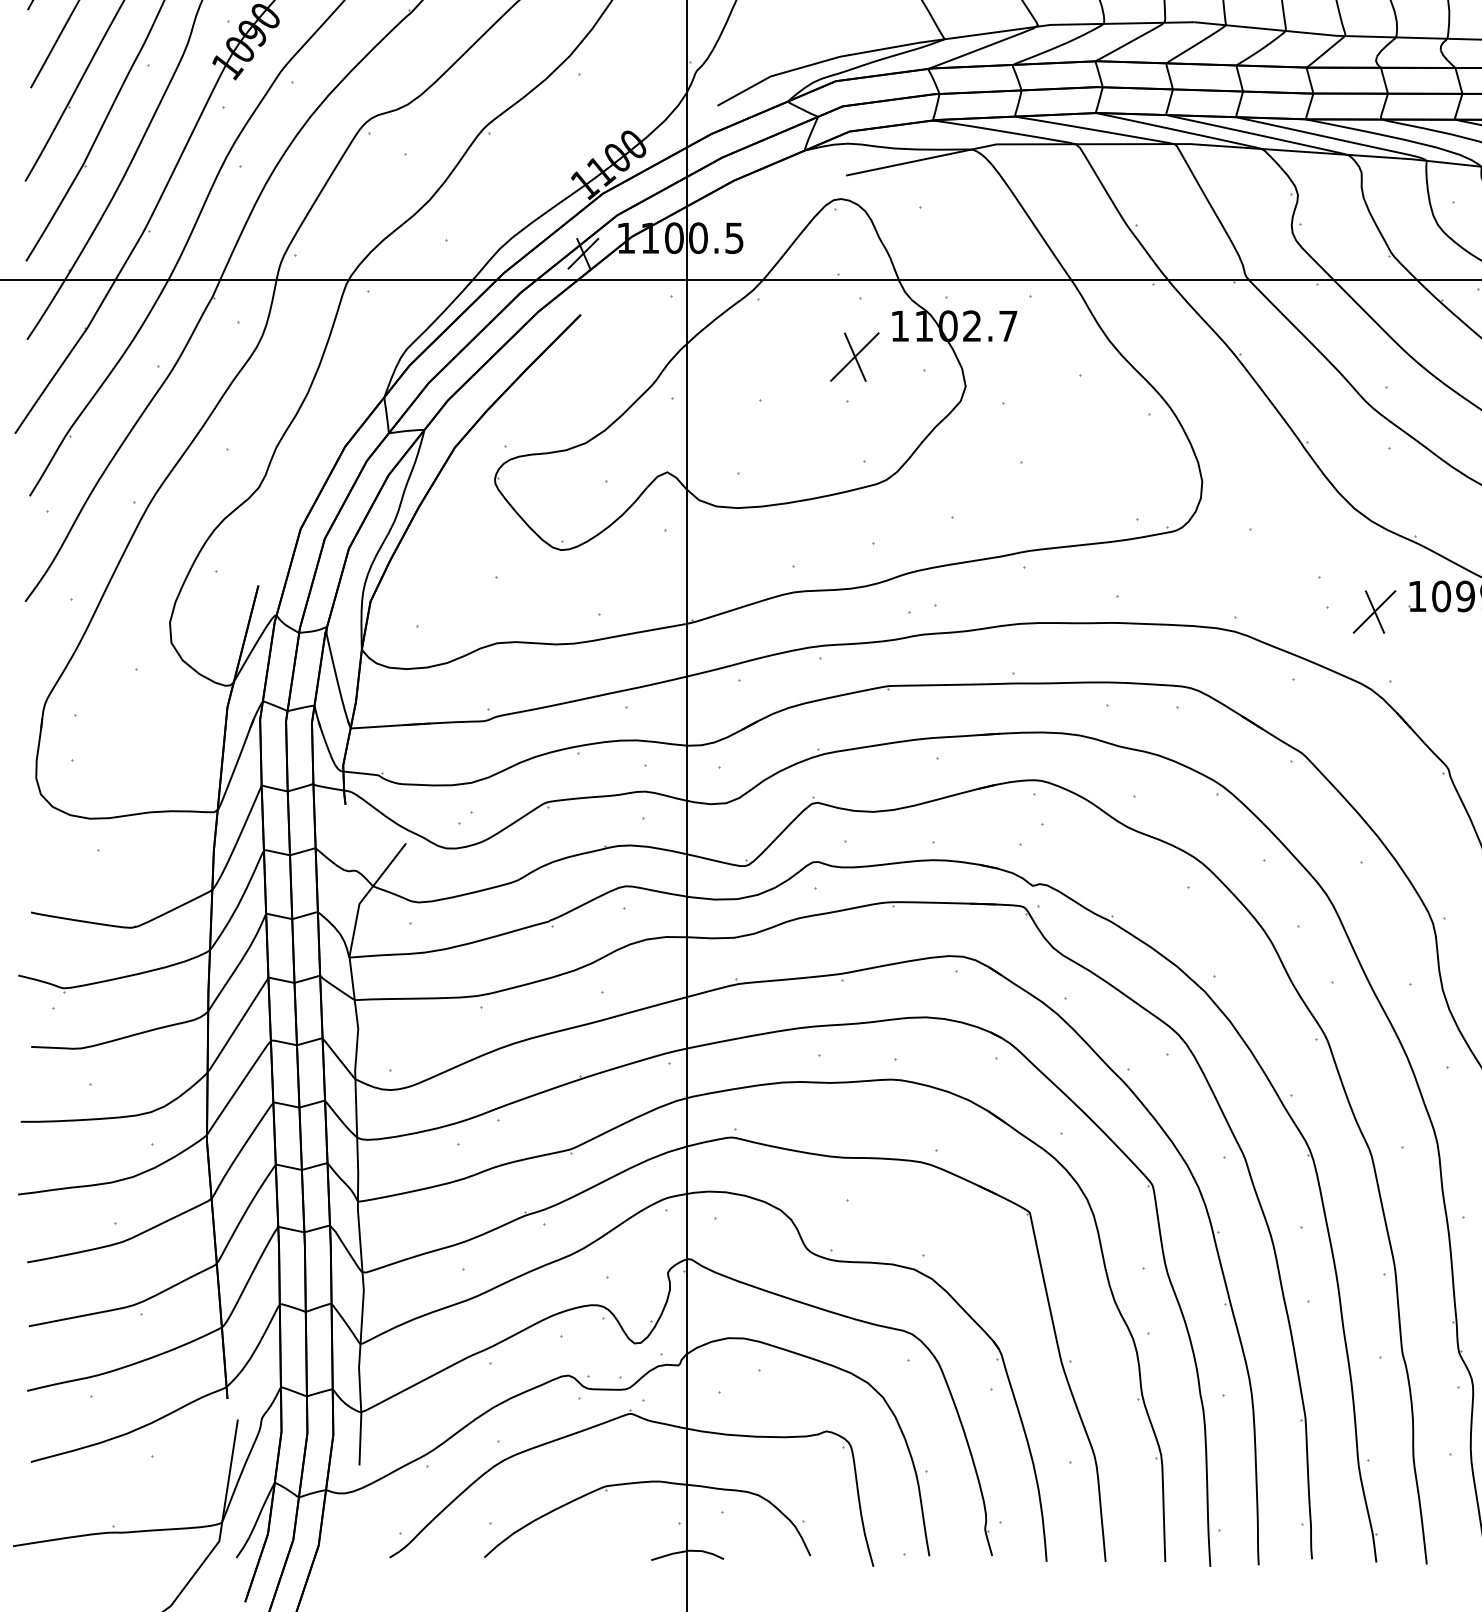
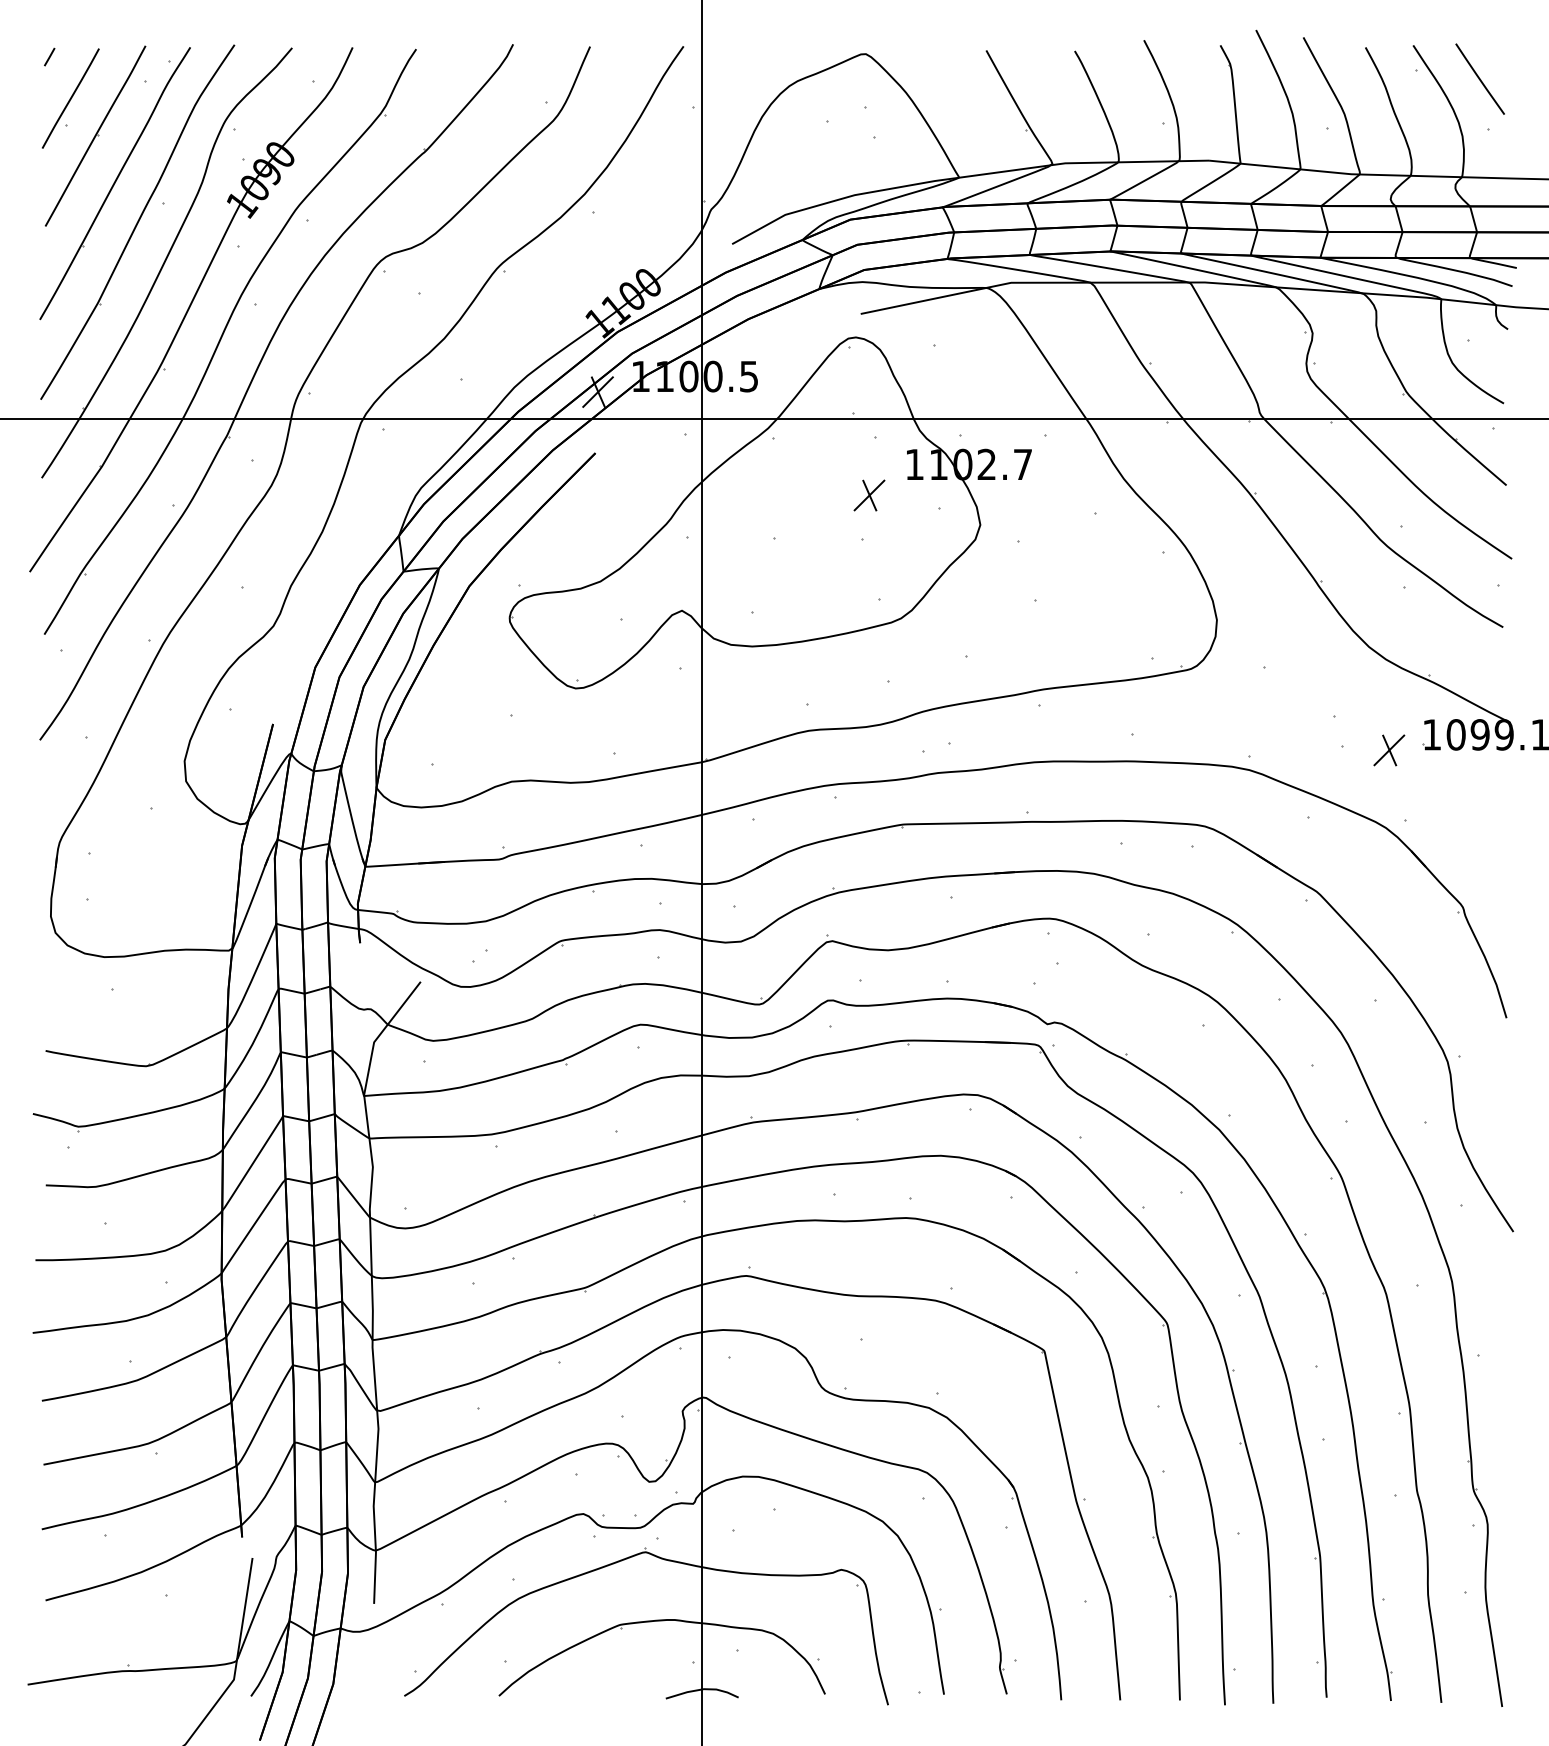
part: (854, 357) -> (869, 495), size x0.62
part: (1374, 612) -> (1389, 750), size x0.71

